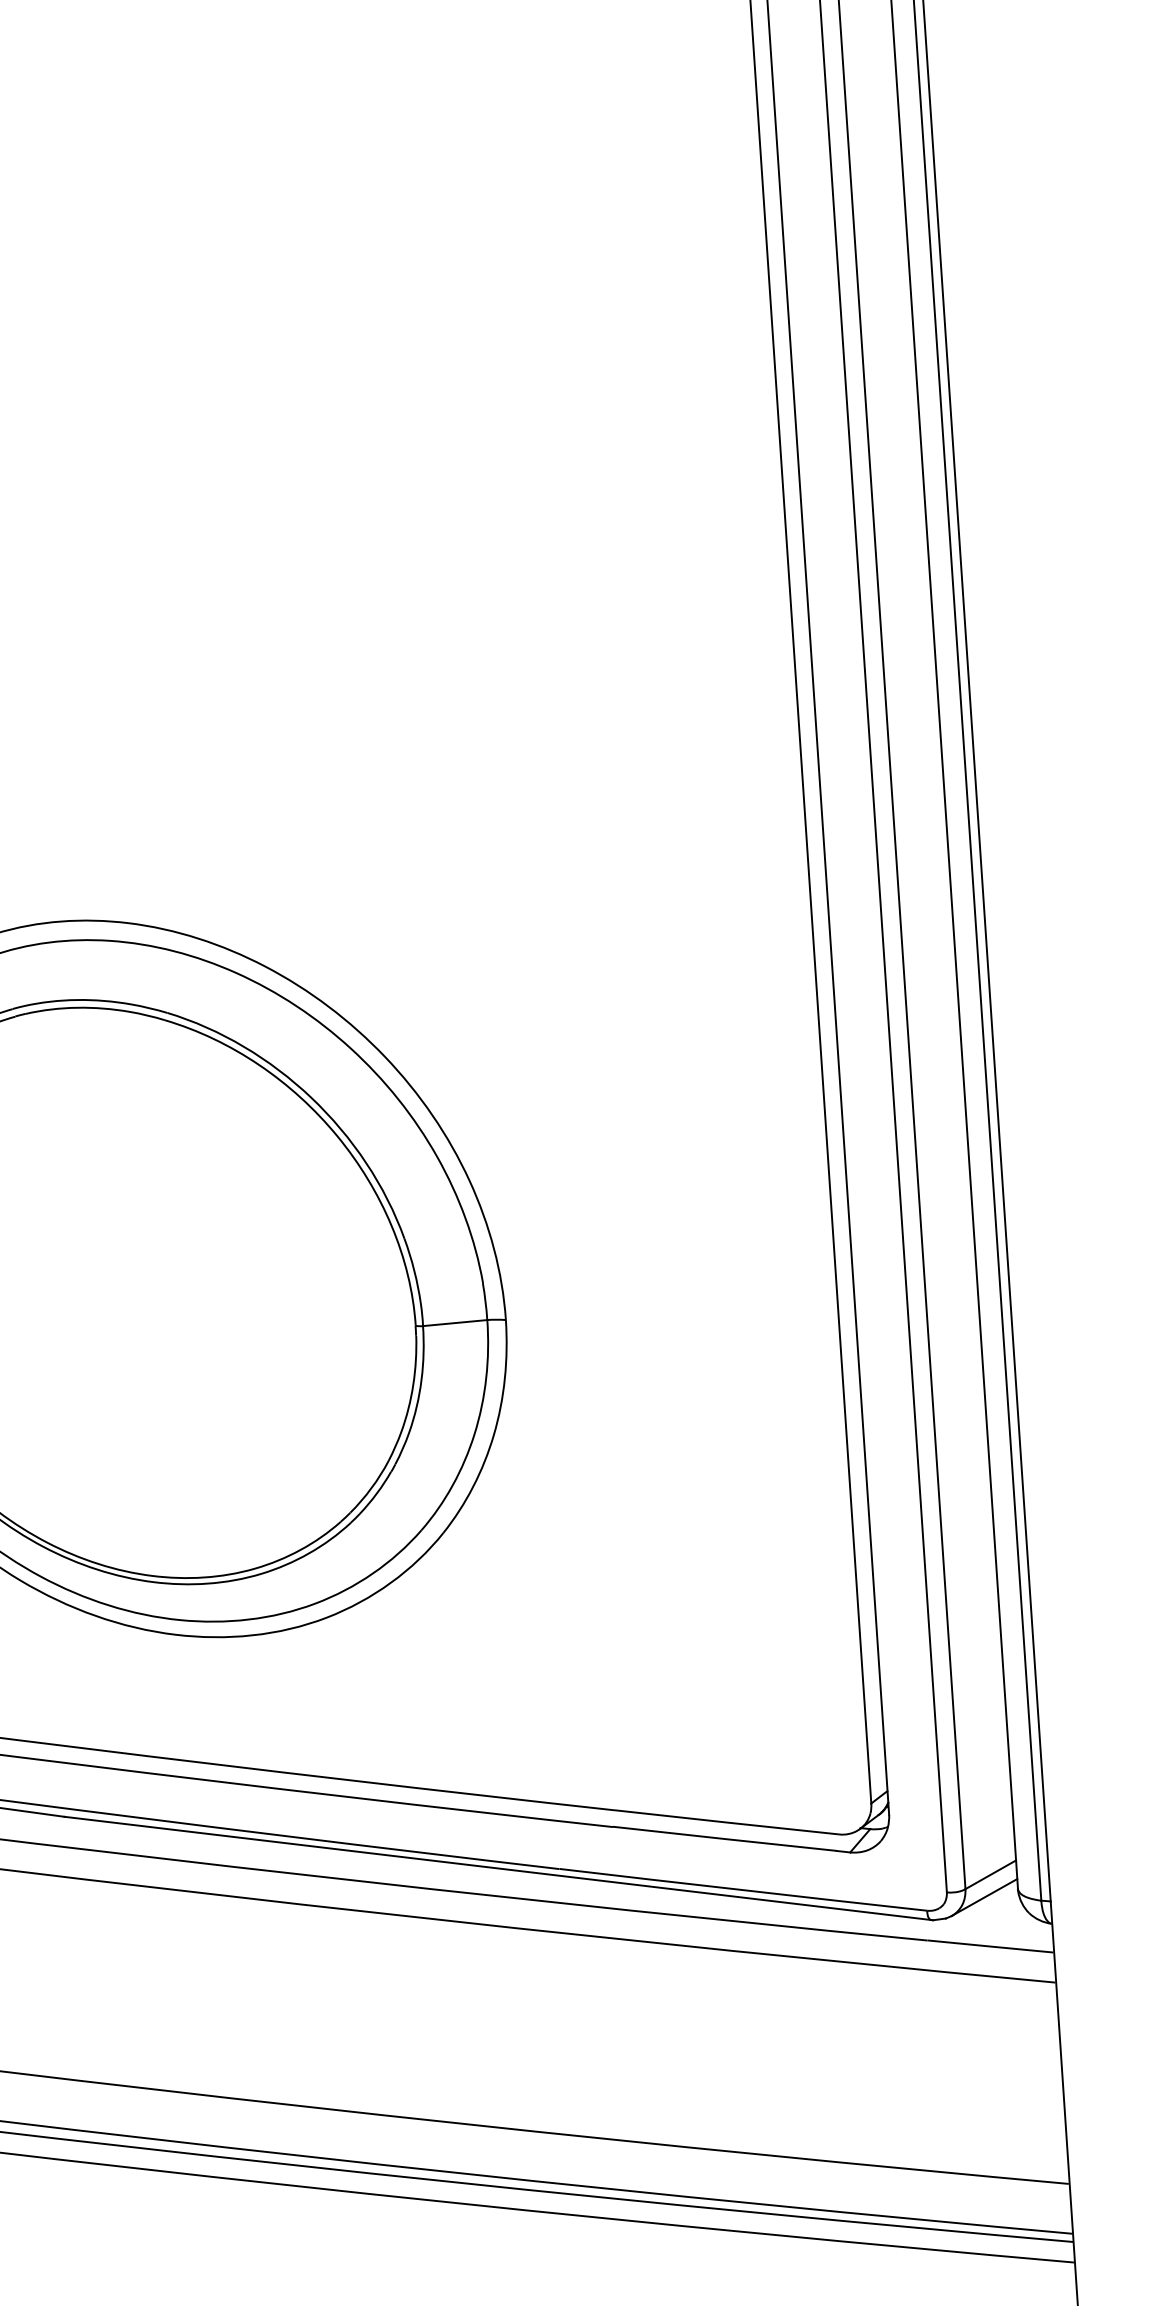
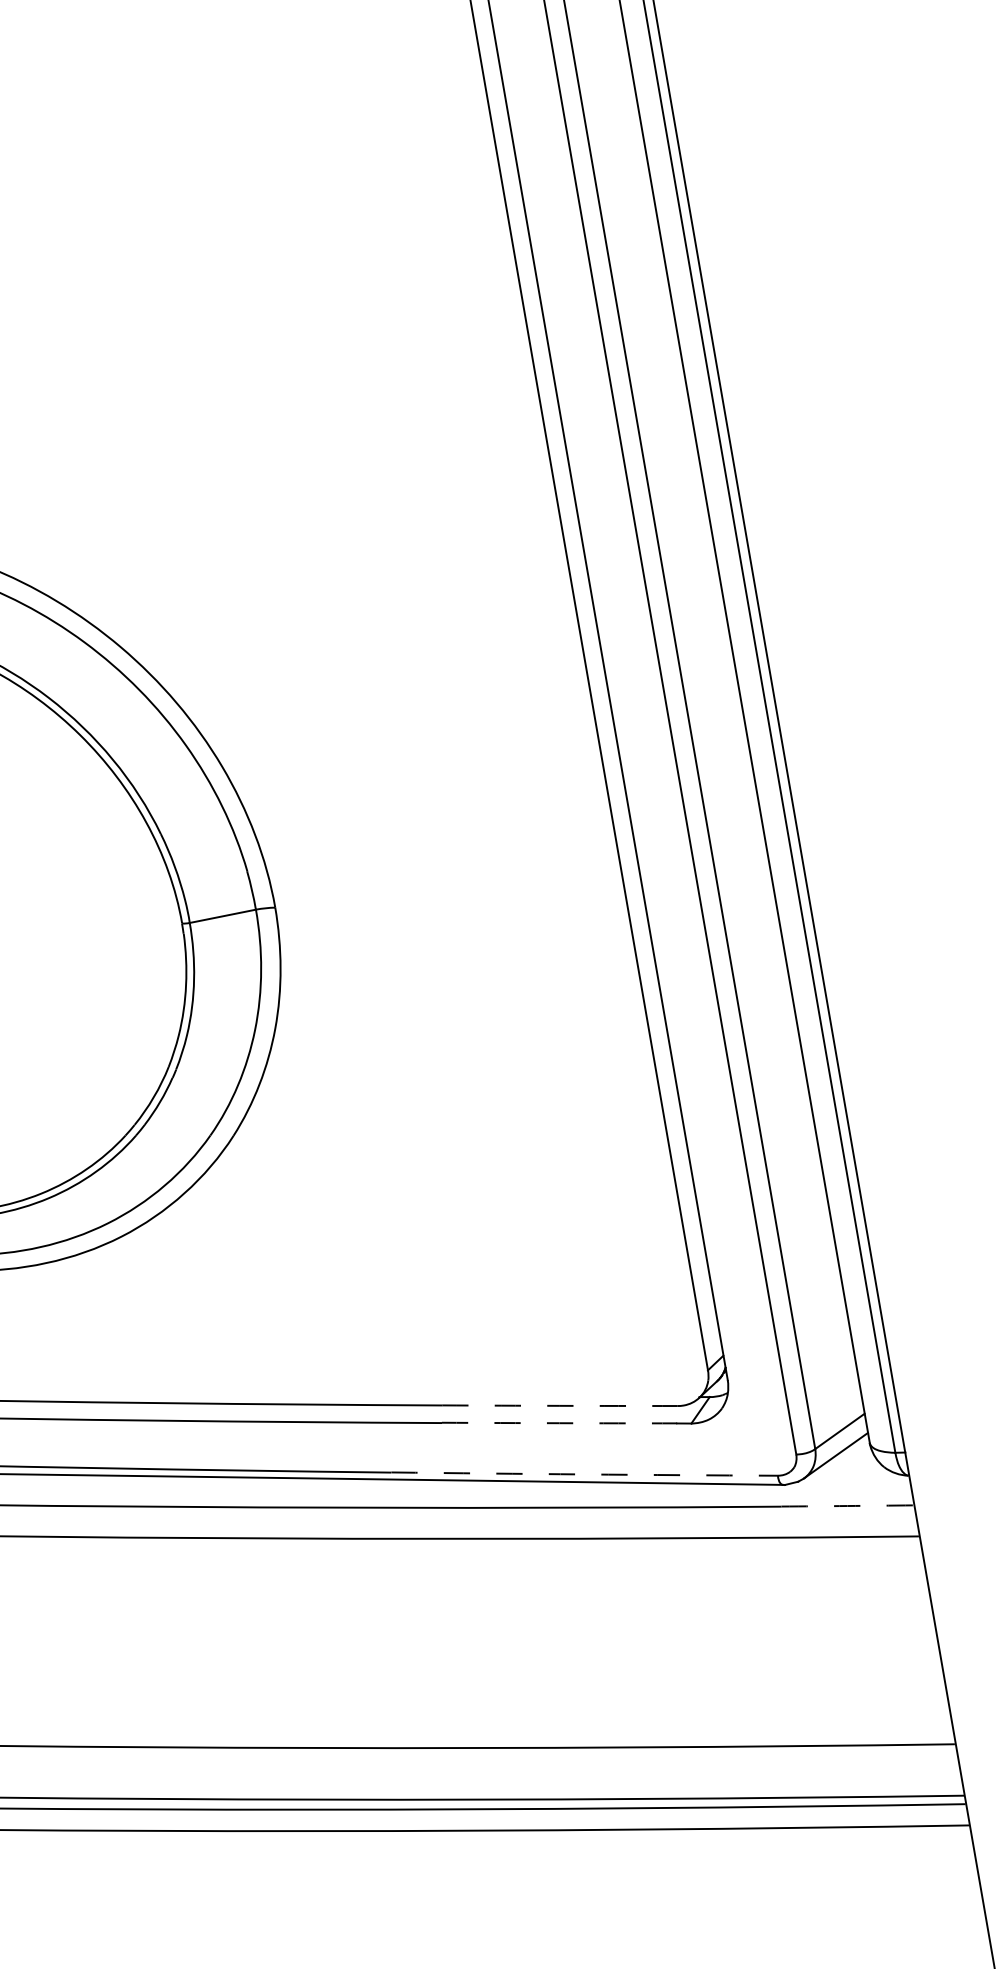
arc: (726, 1822) -> (559, 1405), solid -> dashed
arc: (724, 1838) -> (559, 1422), solid -> dashed
arc: (743, 1890) -> (584, 1474), solid -> dashed
arc: (990, 1946) -> (847, 1505), solid -> dashed

